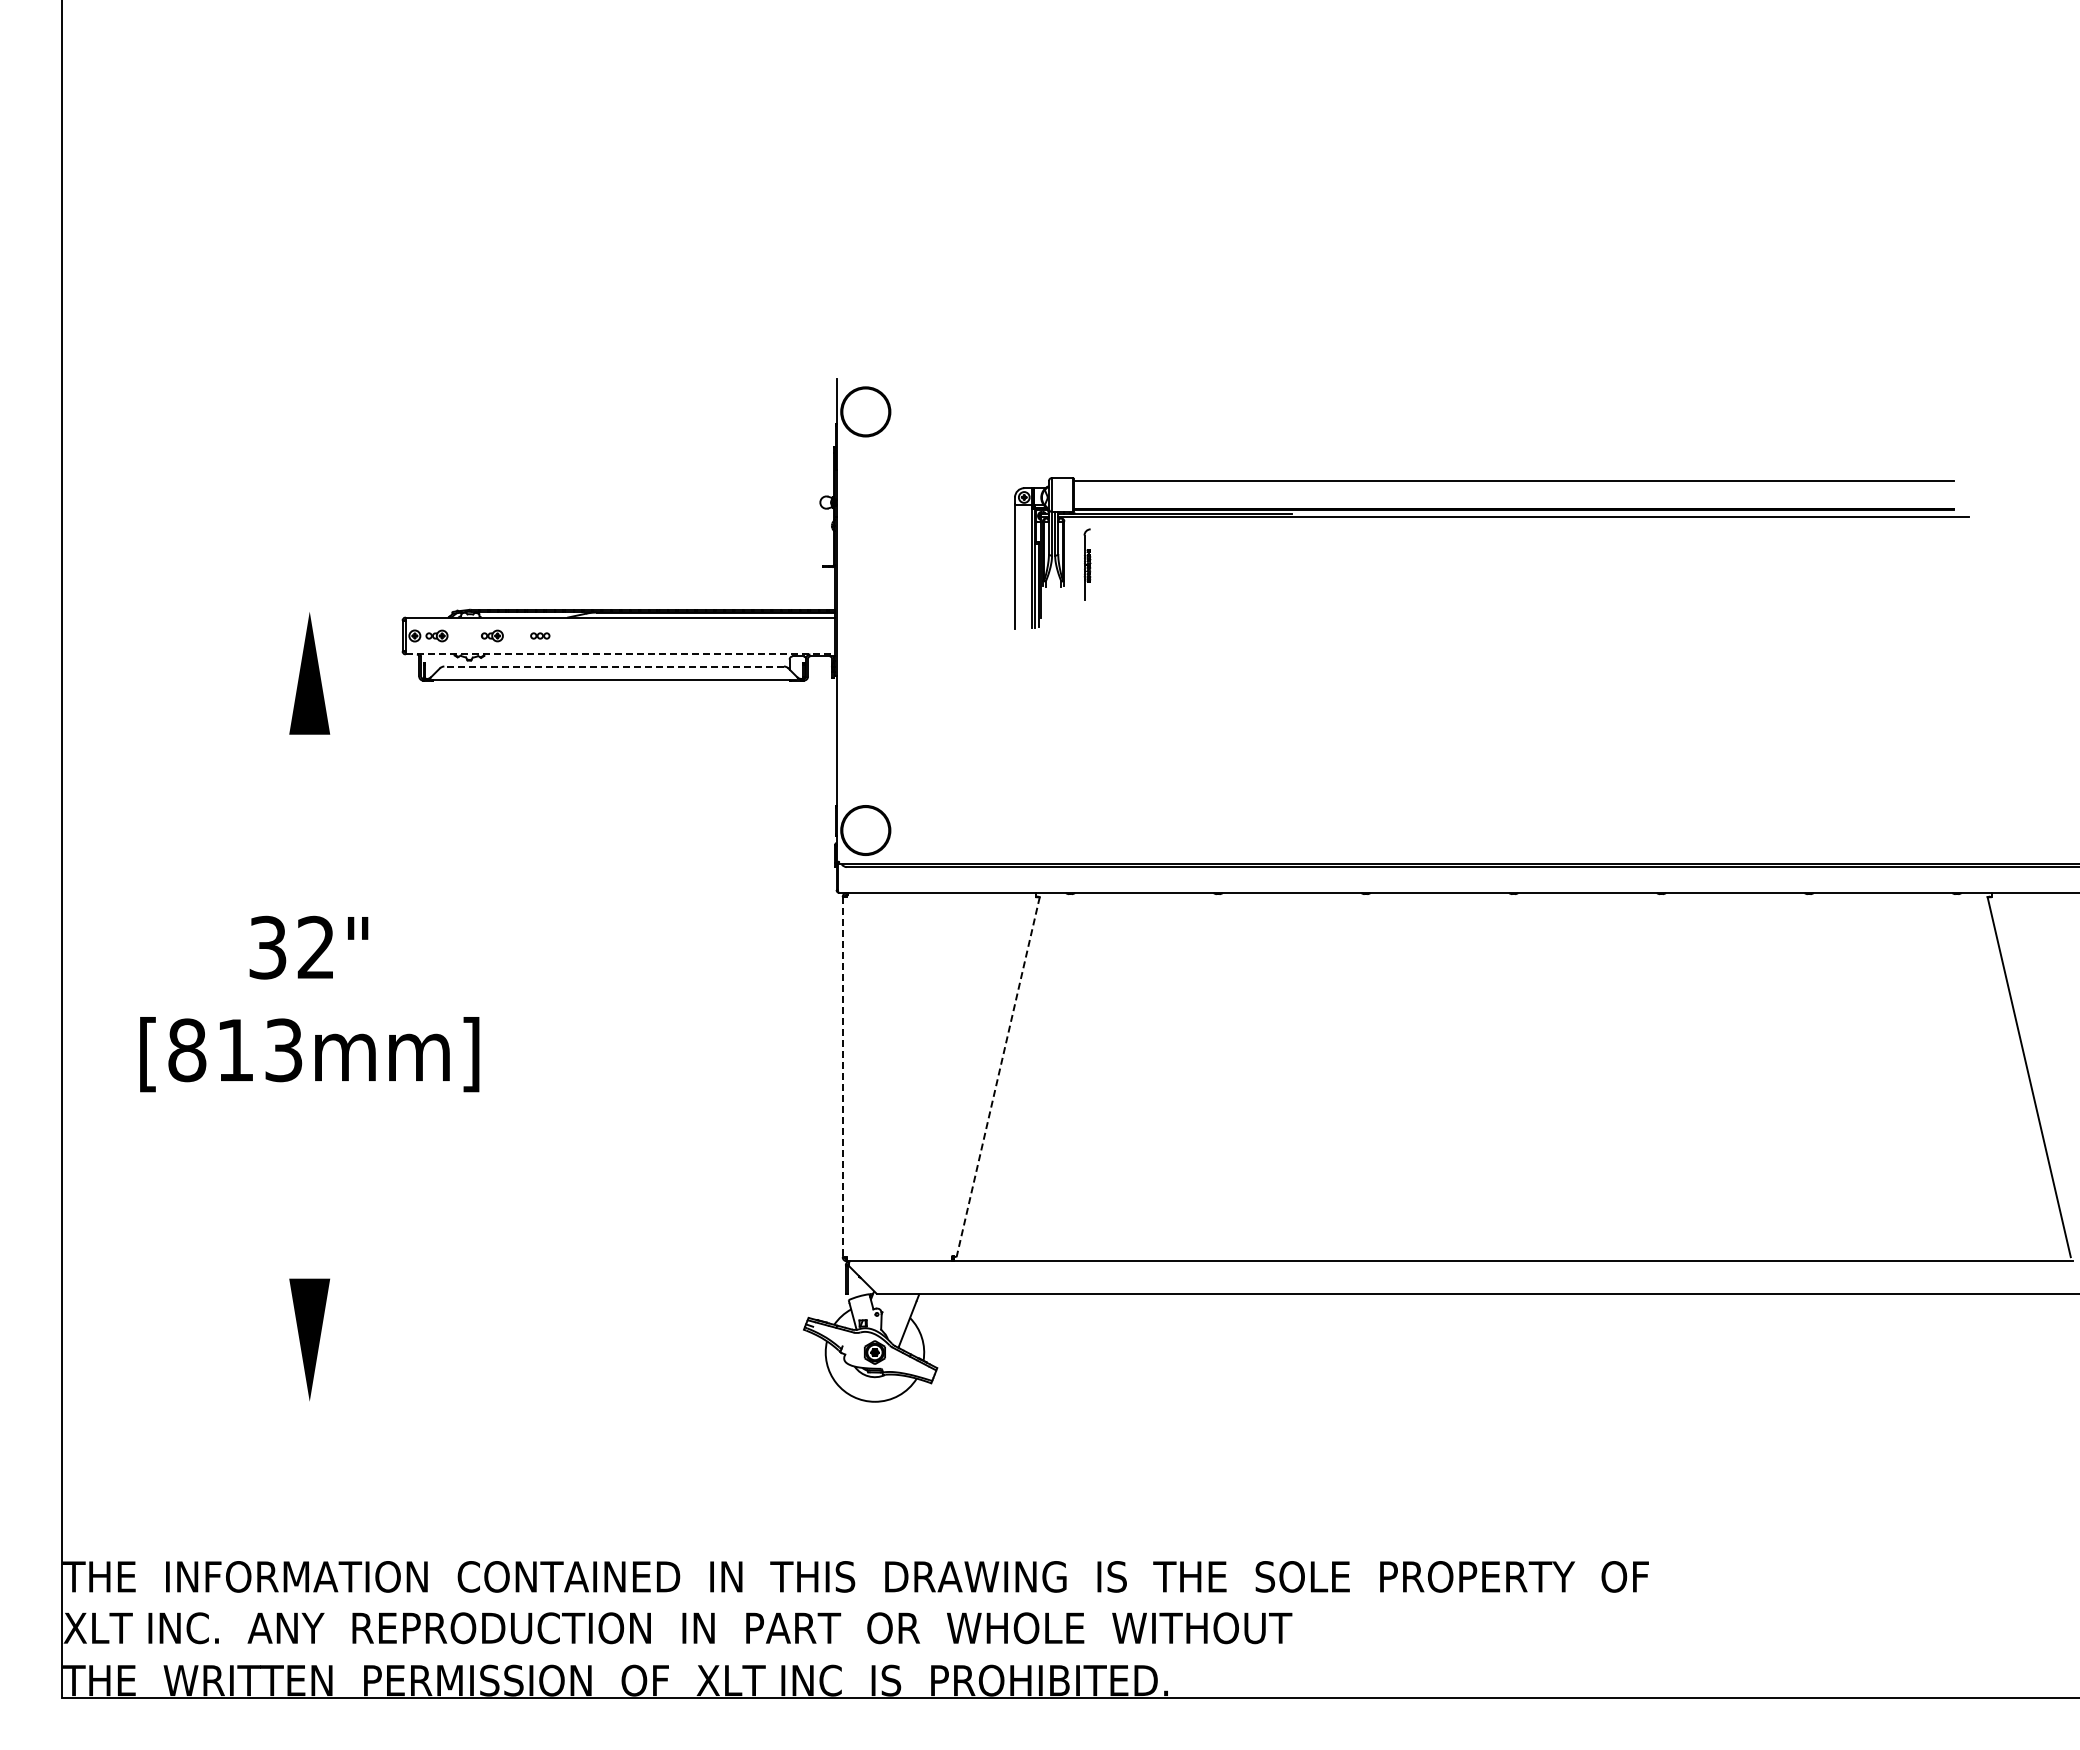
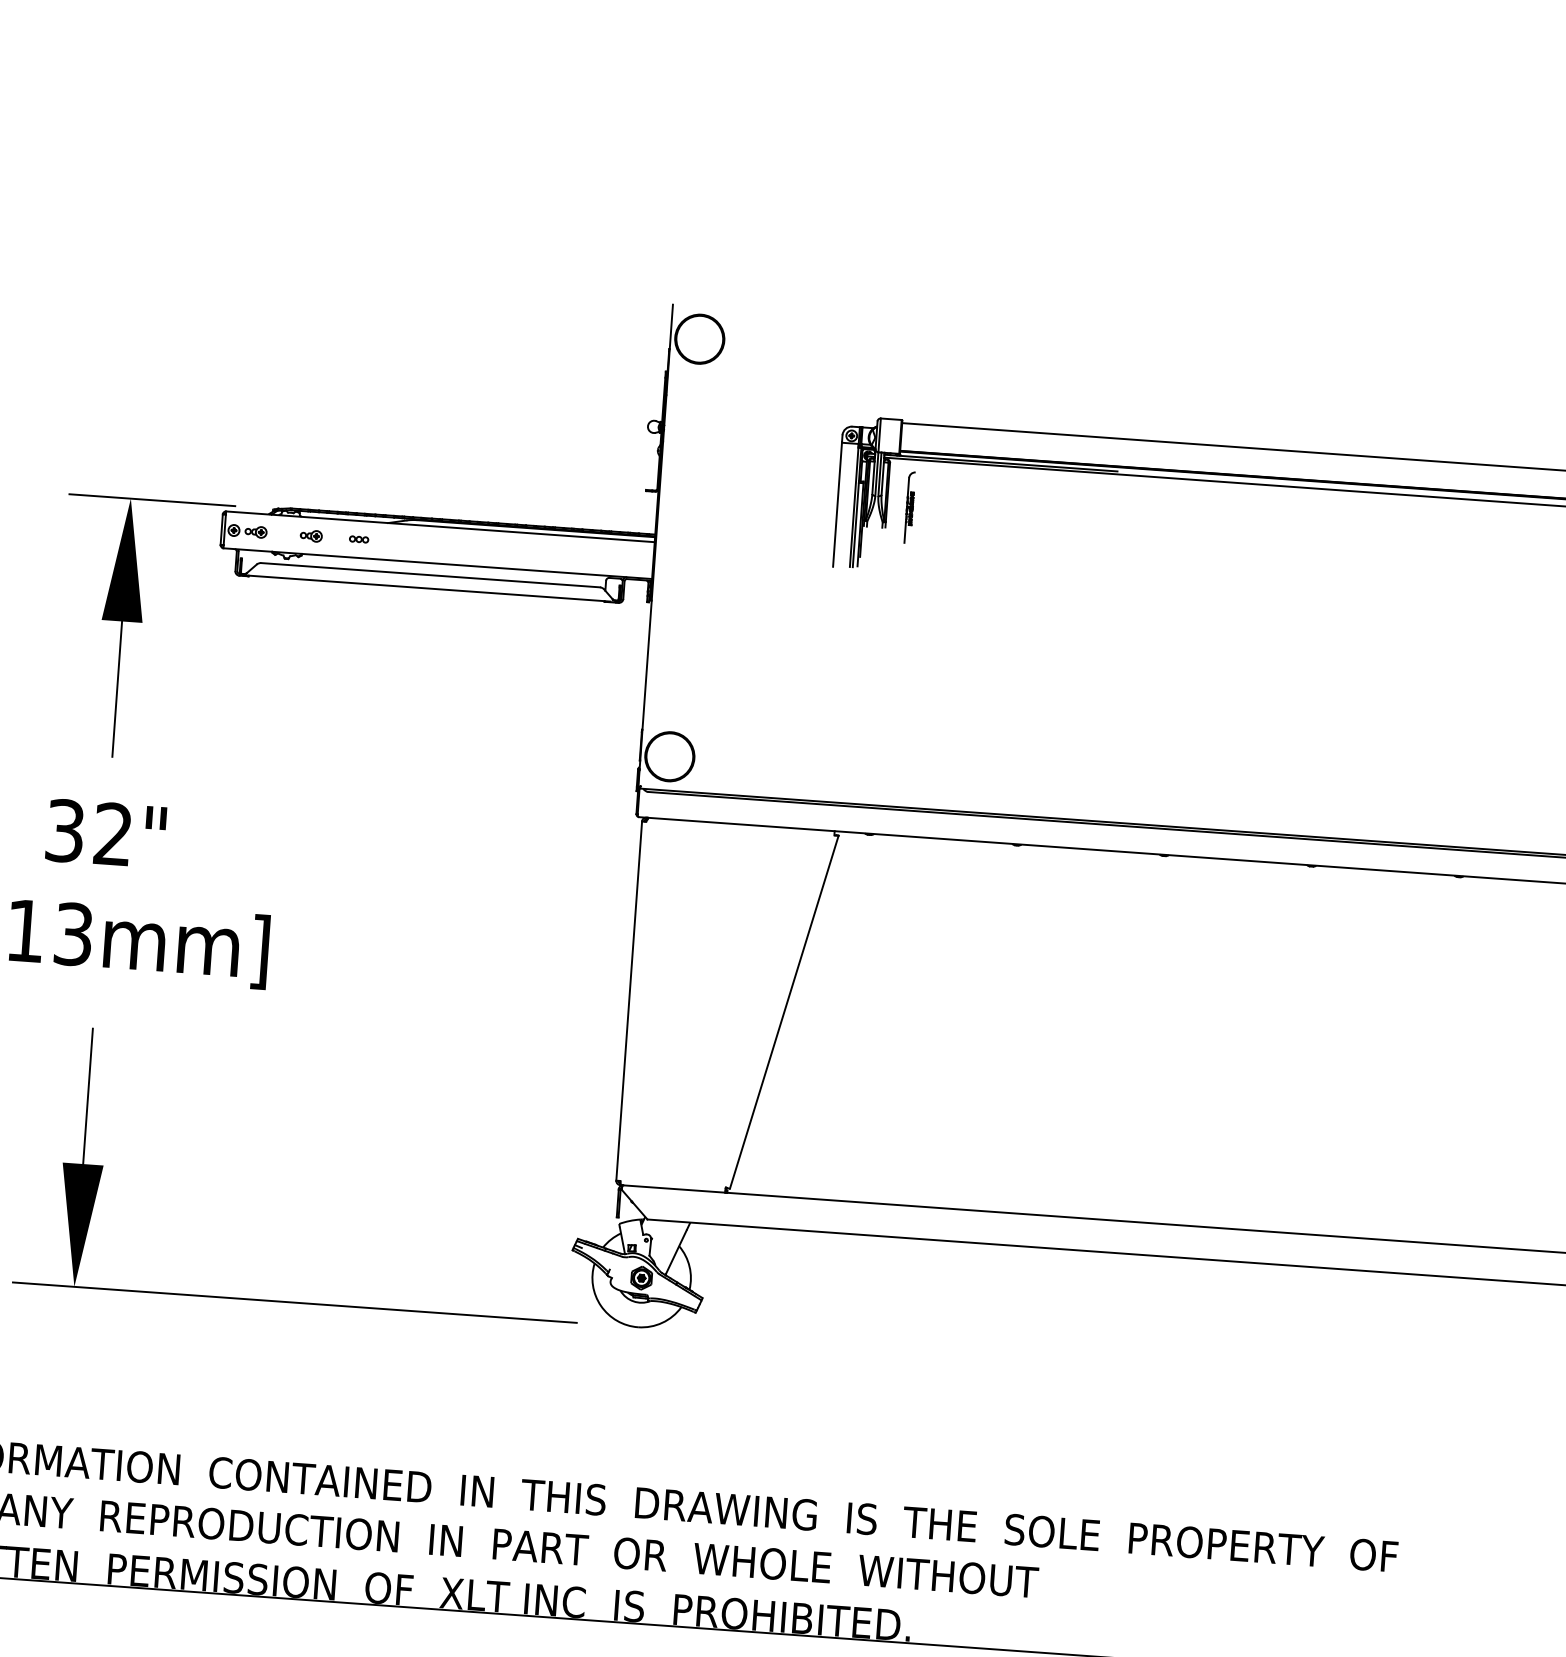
line: (331, 611) -> (152, 500), added
line: (620, 654) -> (437, 563), dashed -> solid
line: (614, 666) -> (430, 575), dashed -> solid
line: (309, 802) -> (116, 689), added
line: (842, 1077) -> (628, 1001), dashed -> solid
line: (998, 1077) -> (784, 1012), dashed -> solid
line: (309, 1210) -> (87, 1096), added
line: (530, 1401) -> (294, 1302), added

